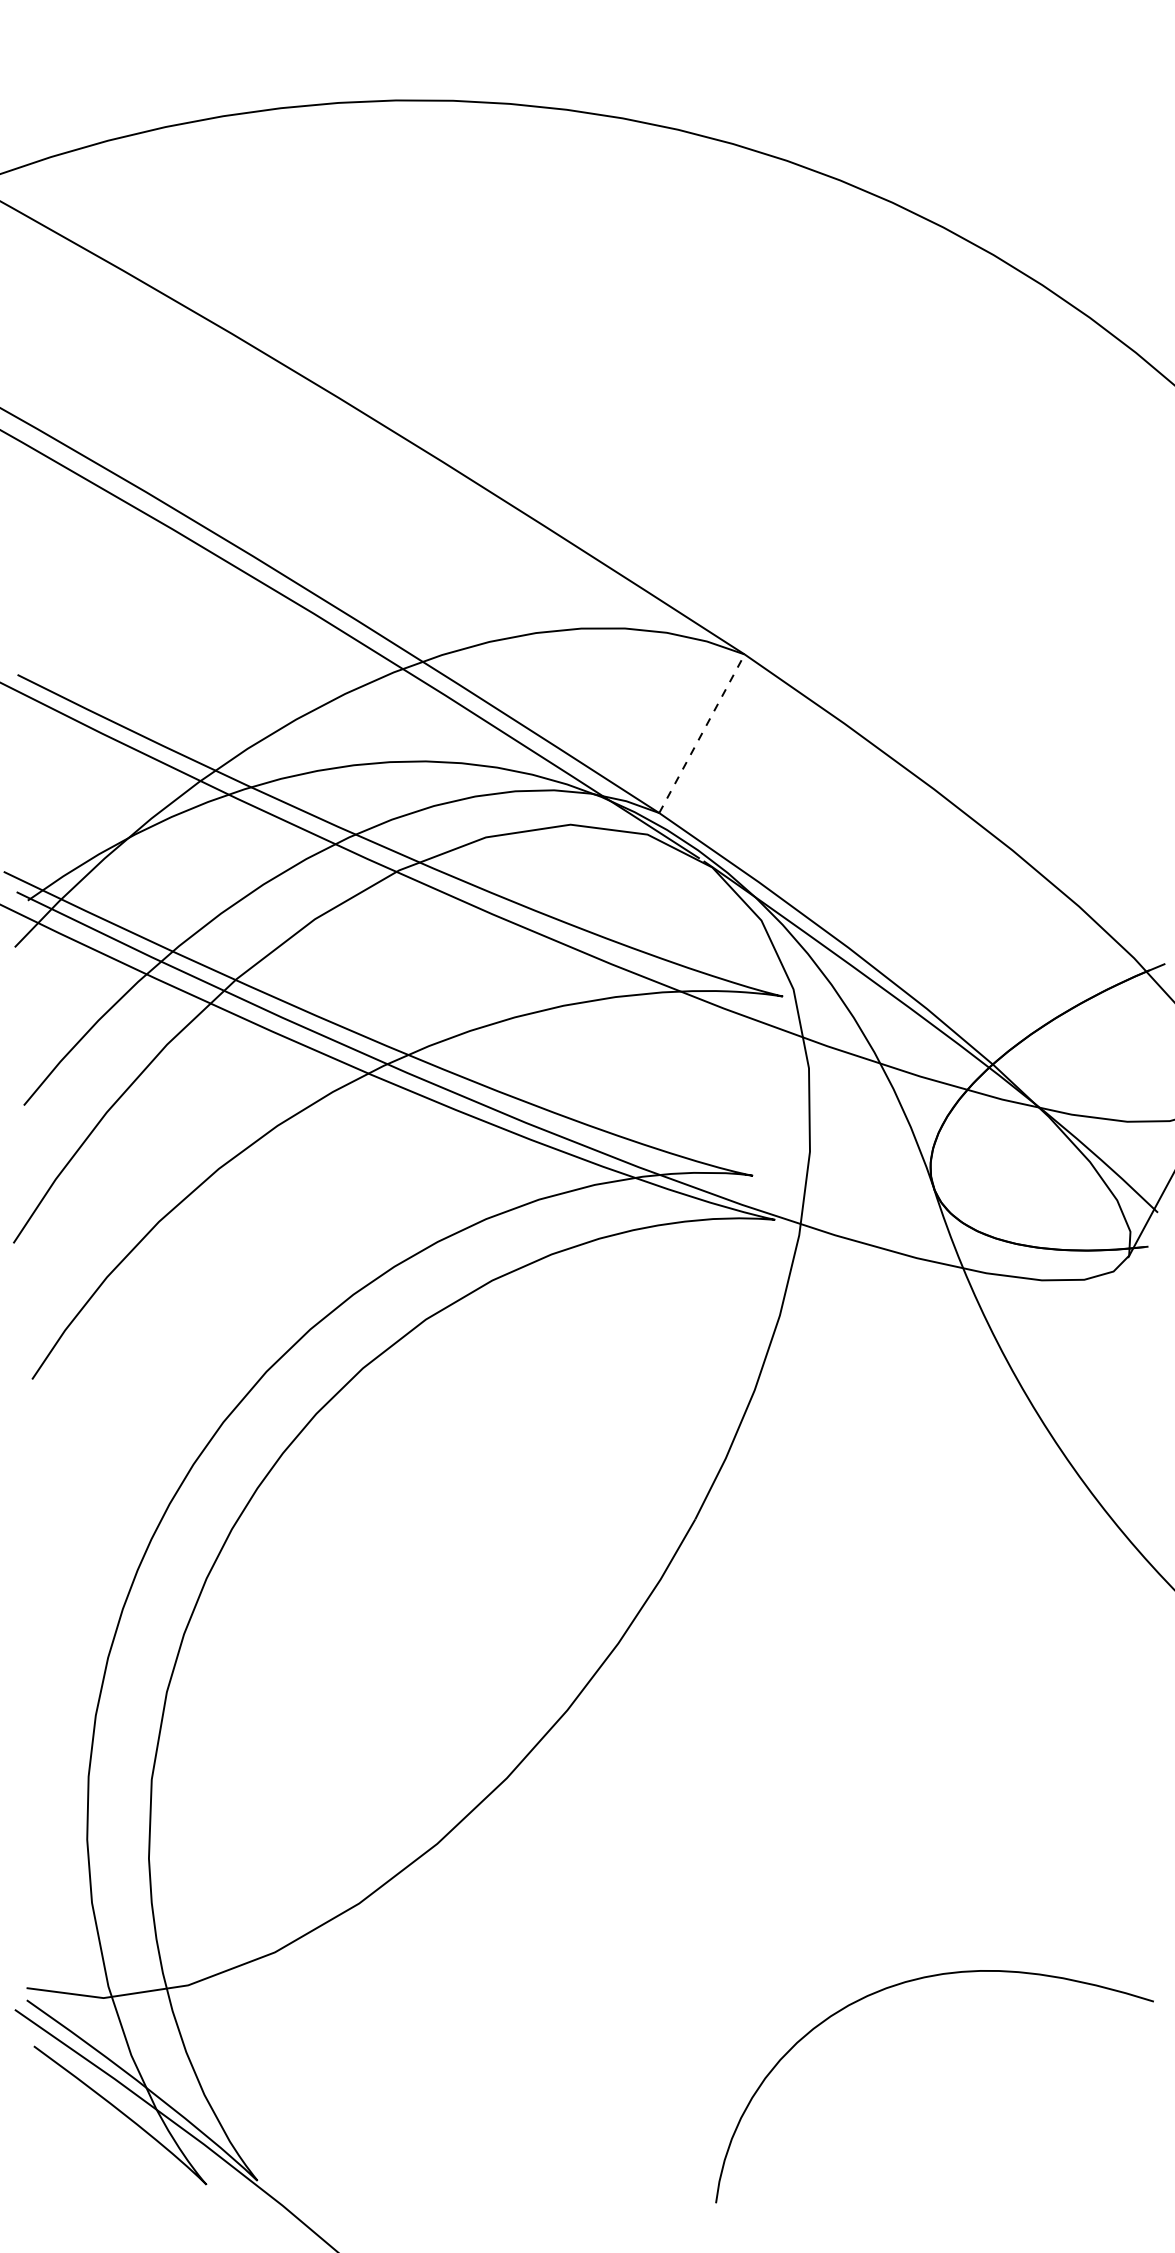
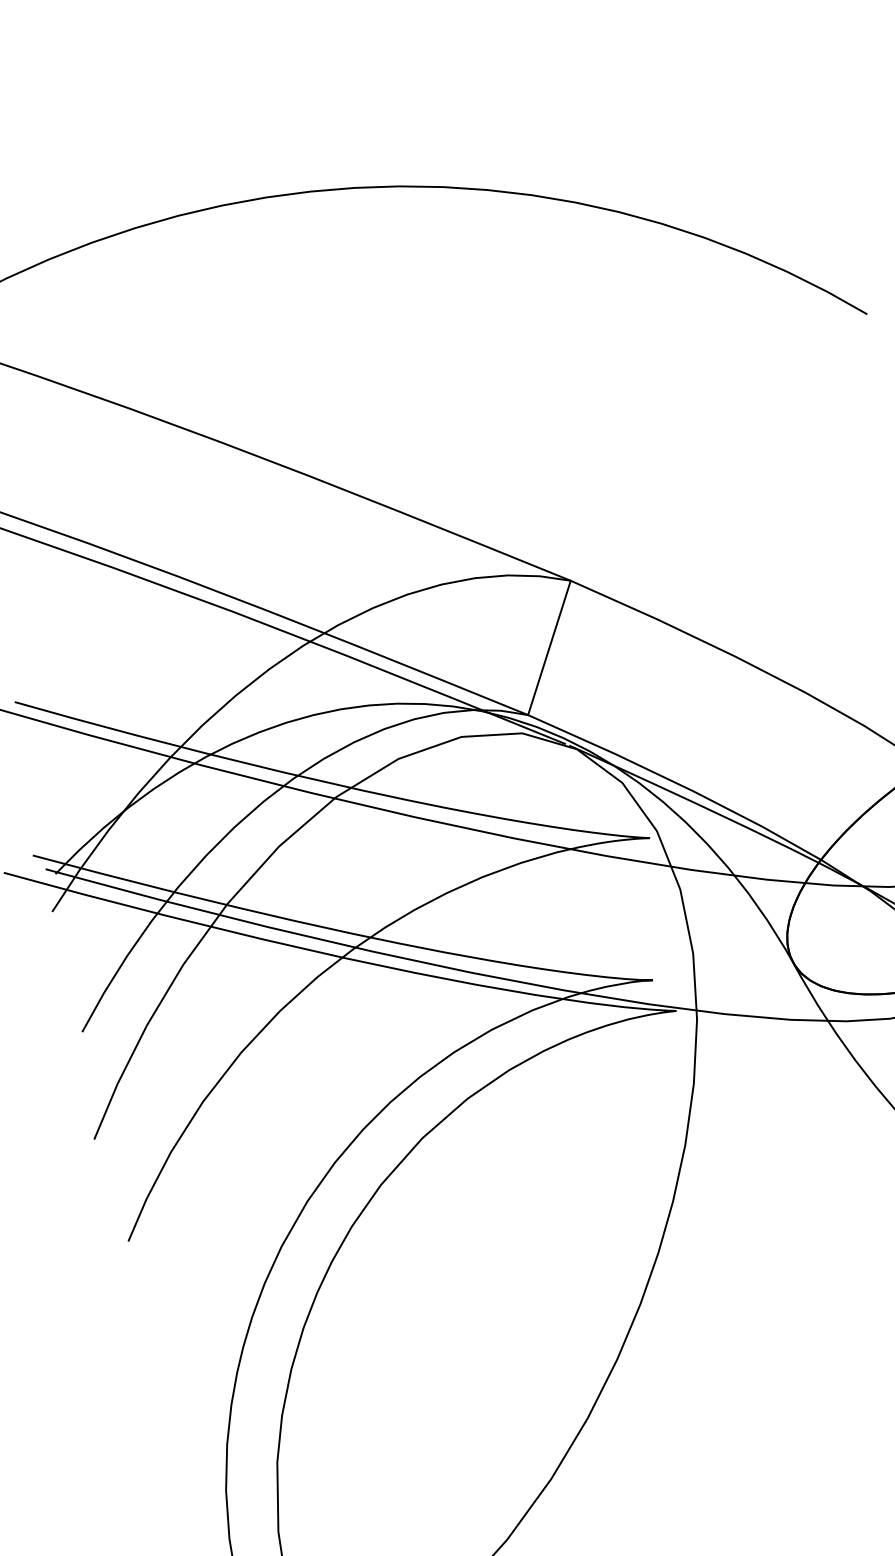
line: (702, 733) -> (549, 647), dashed -> solid

